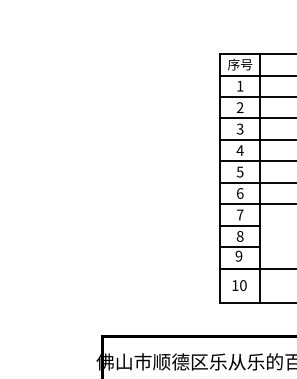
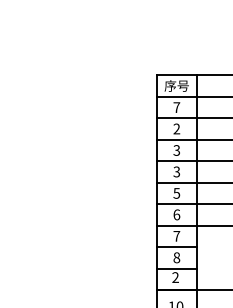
text: (239, 85) -> (176, 106), 1 -> 7
text: (239, 150) -> (176, 171), 4 -> 3
text: (238, 256) -> (175, 277), 9 -> 2

